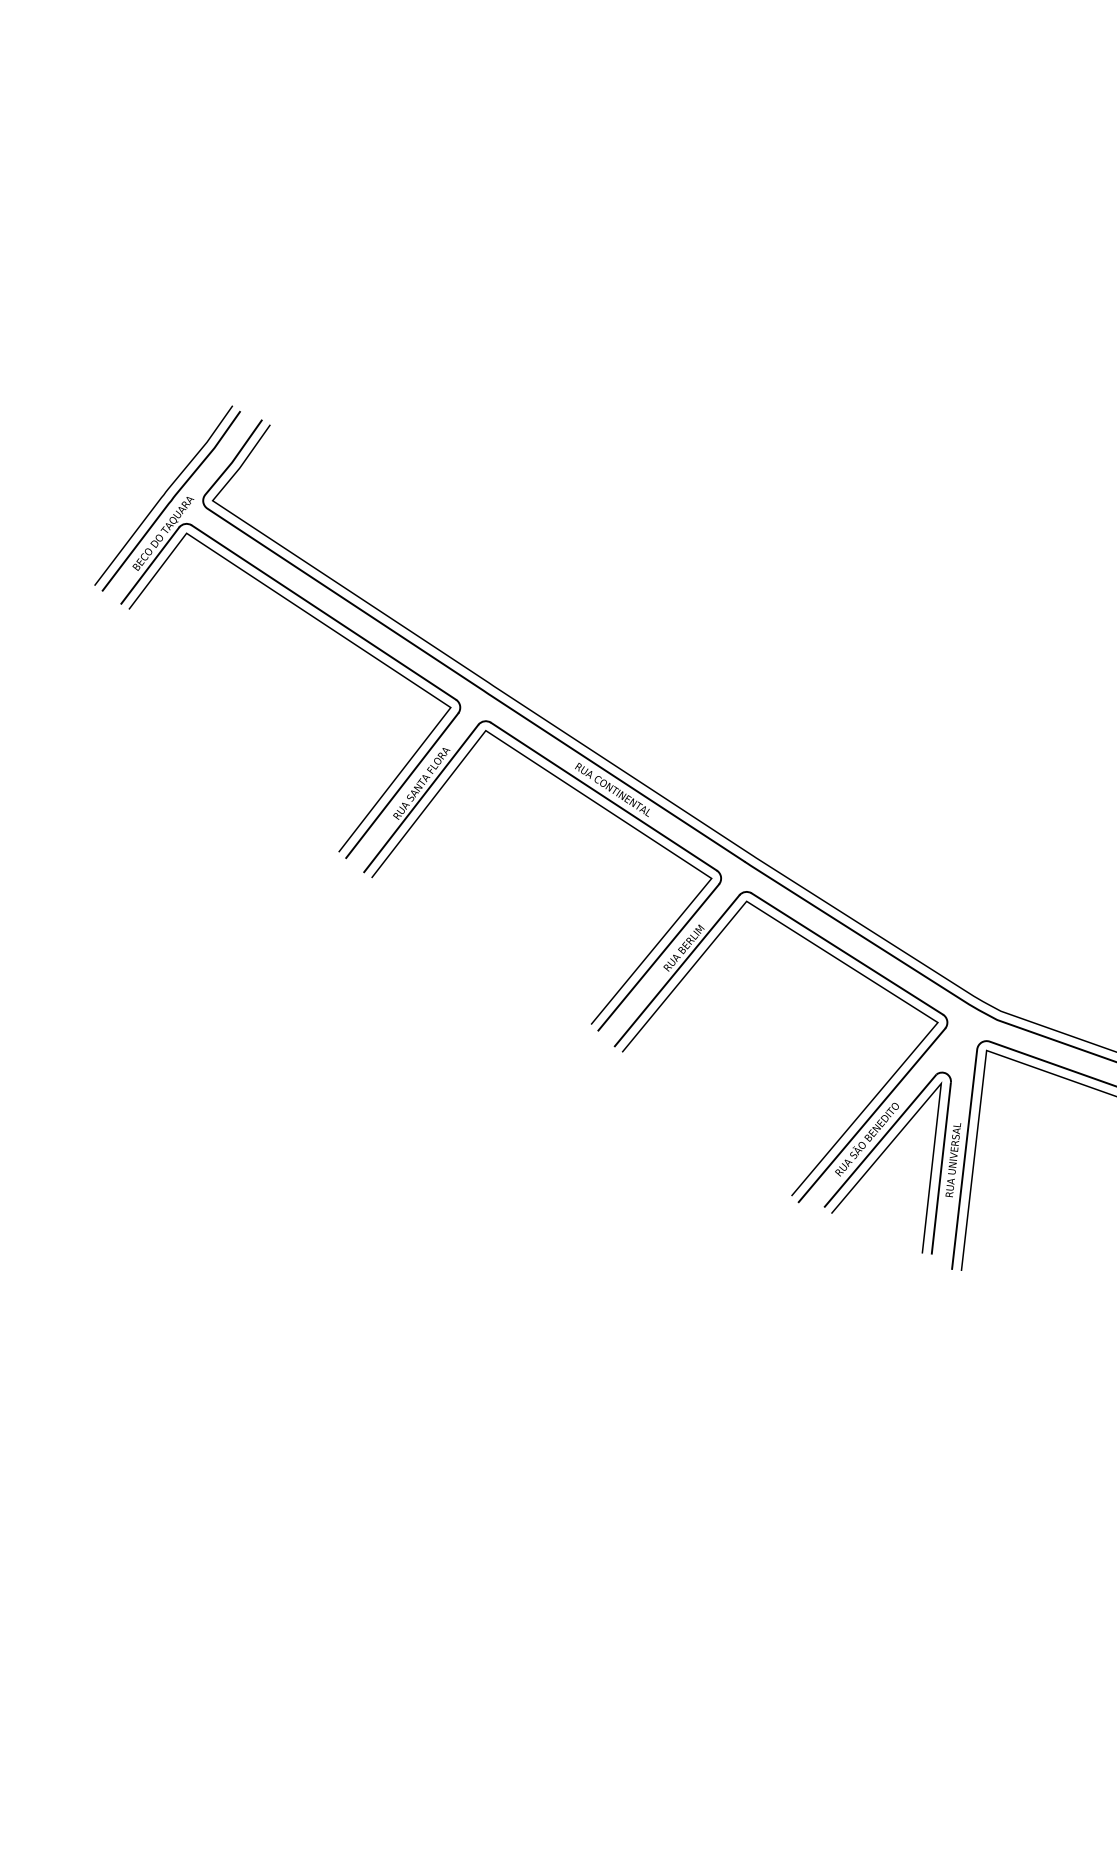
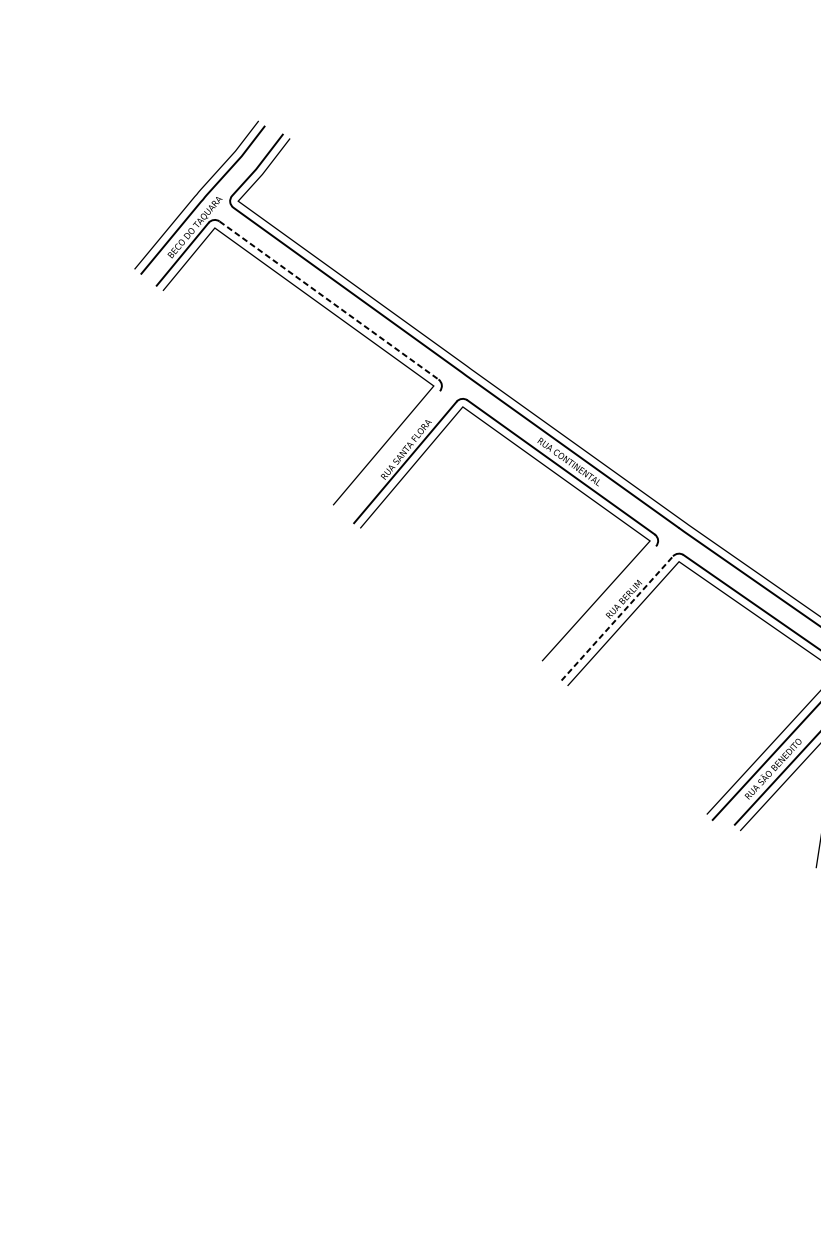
line: (324, 612) -> (329, 300), solid -> dashed
line: (402, 785) -> (389, 450), removed
line: (658, 957) -> (601, 606), removed
line: (677, 970) -> (617, 618), solid -> dashed

